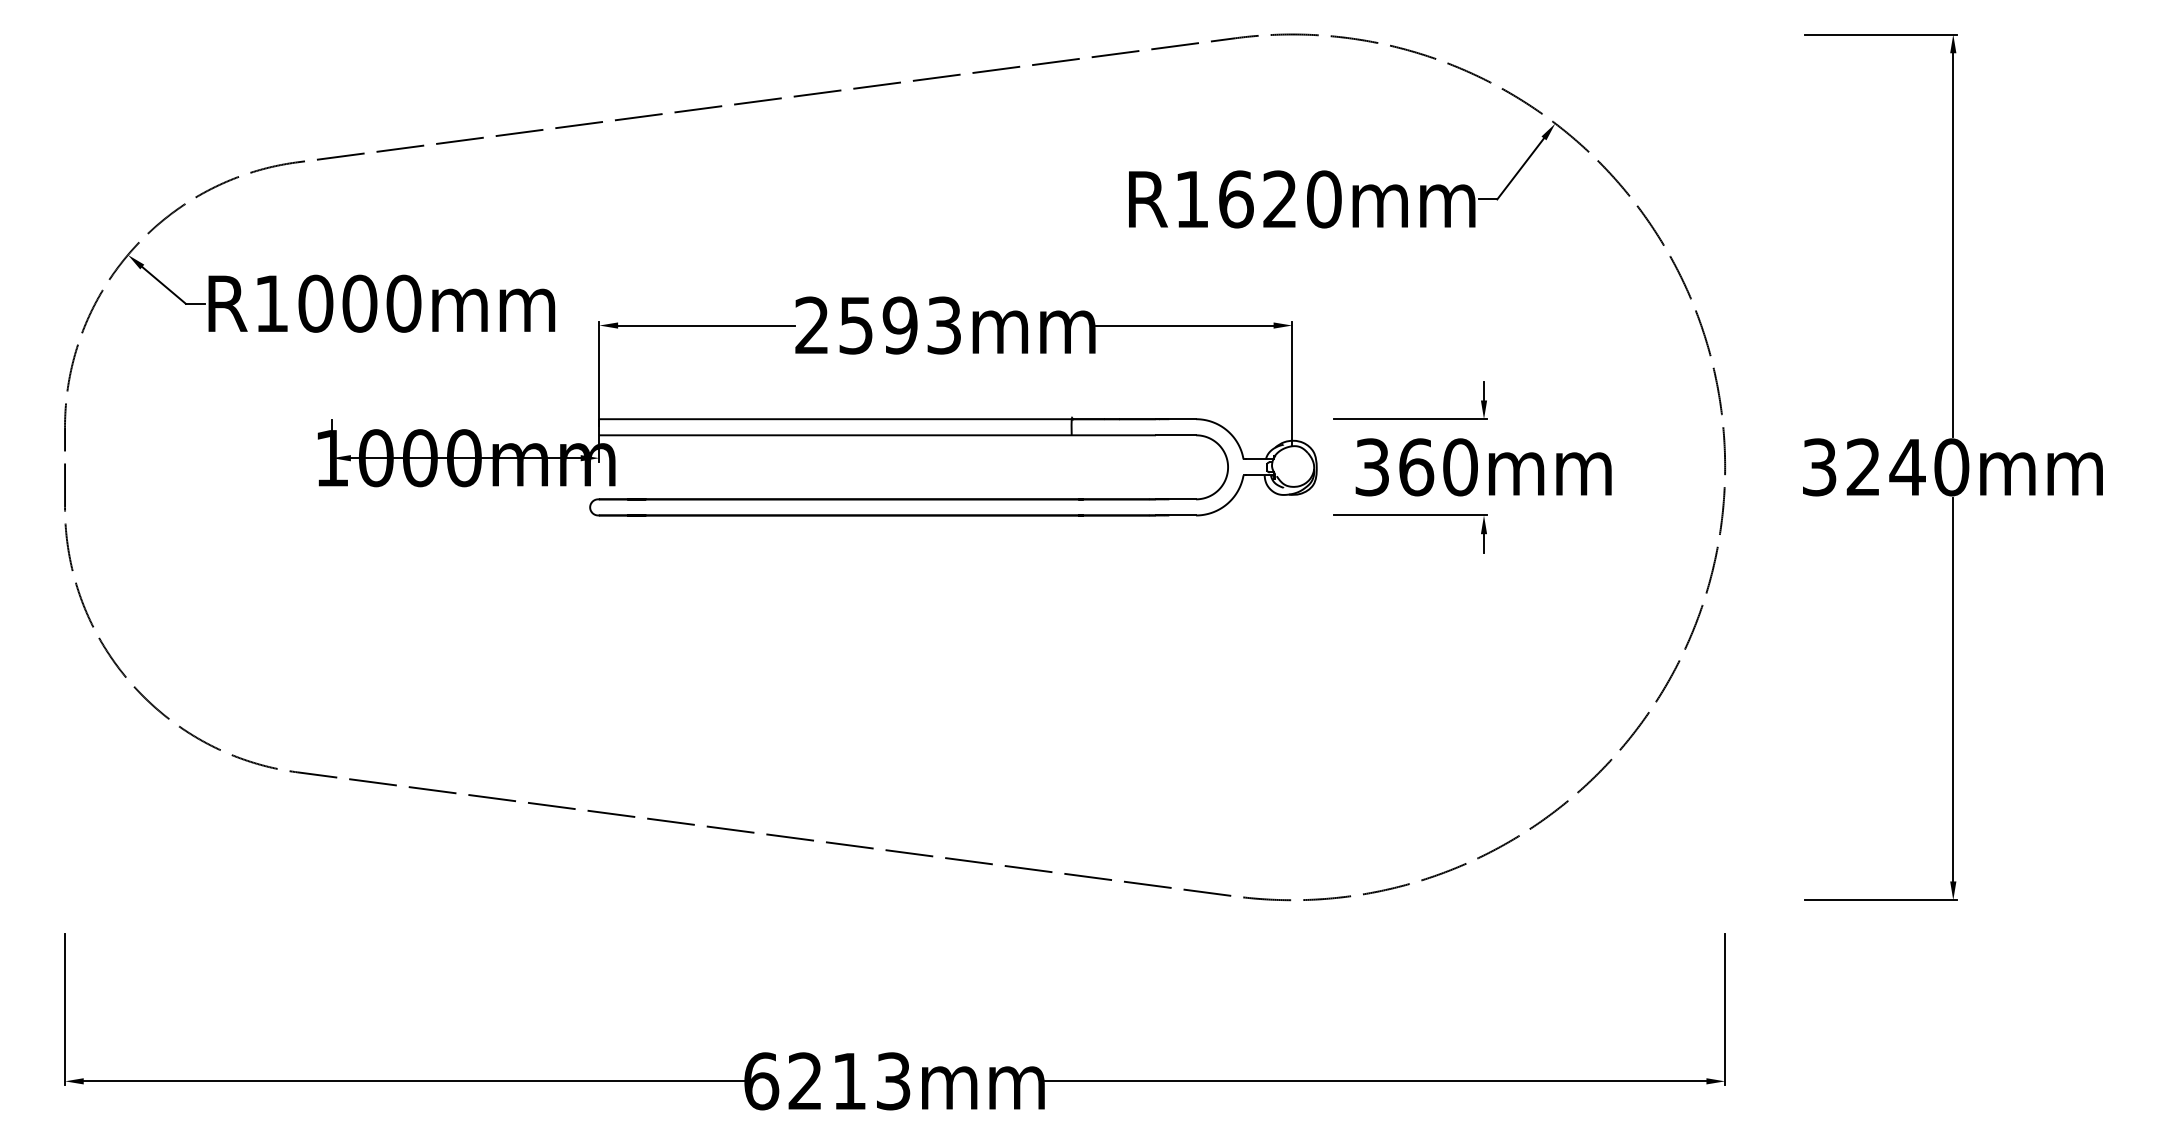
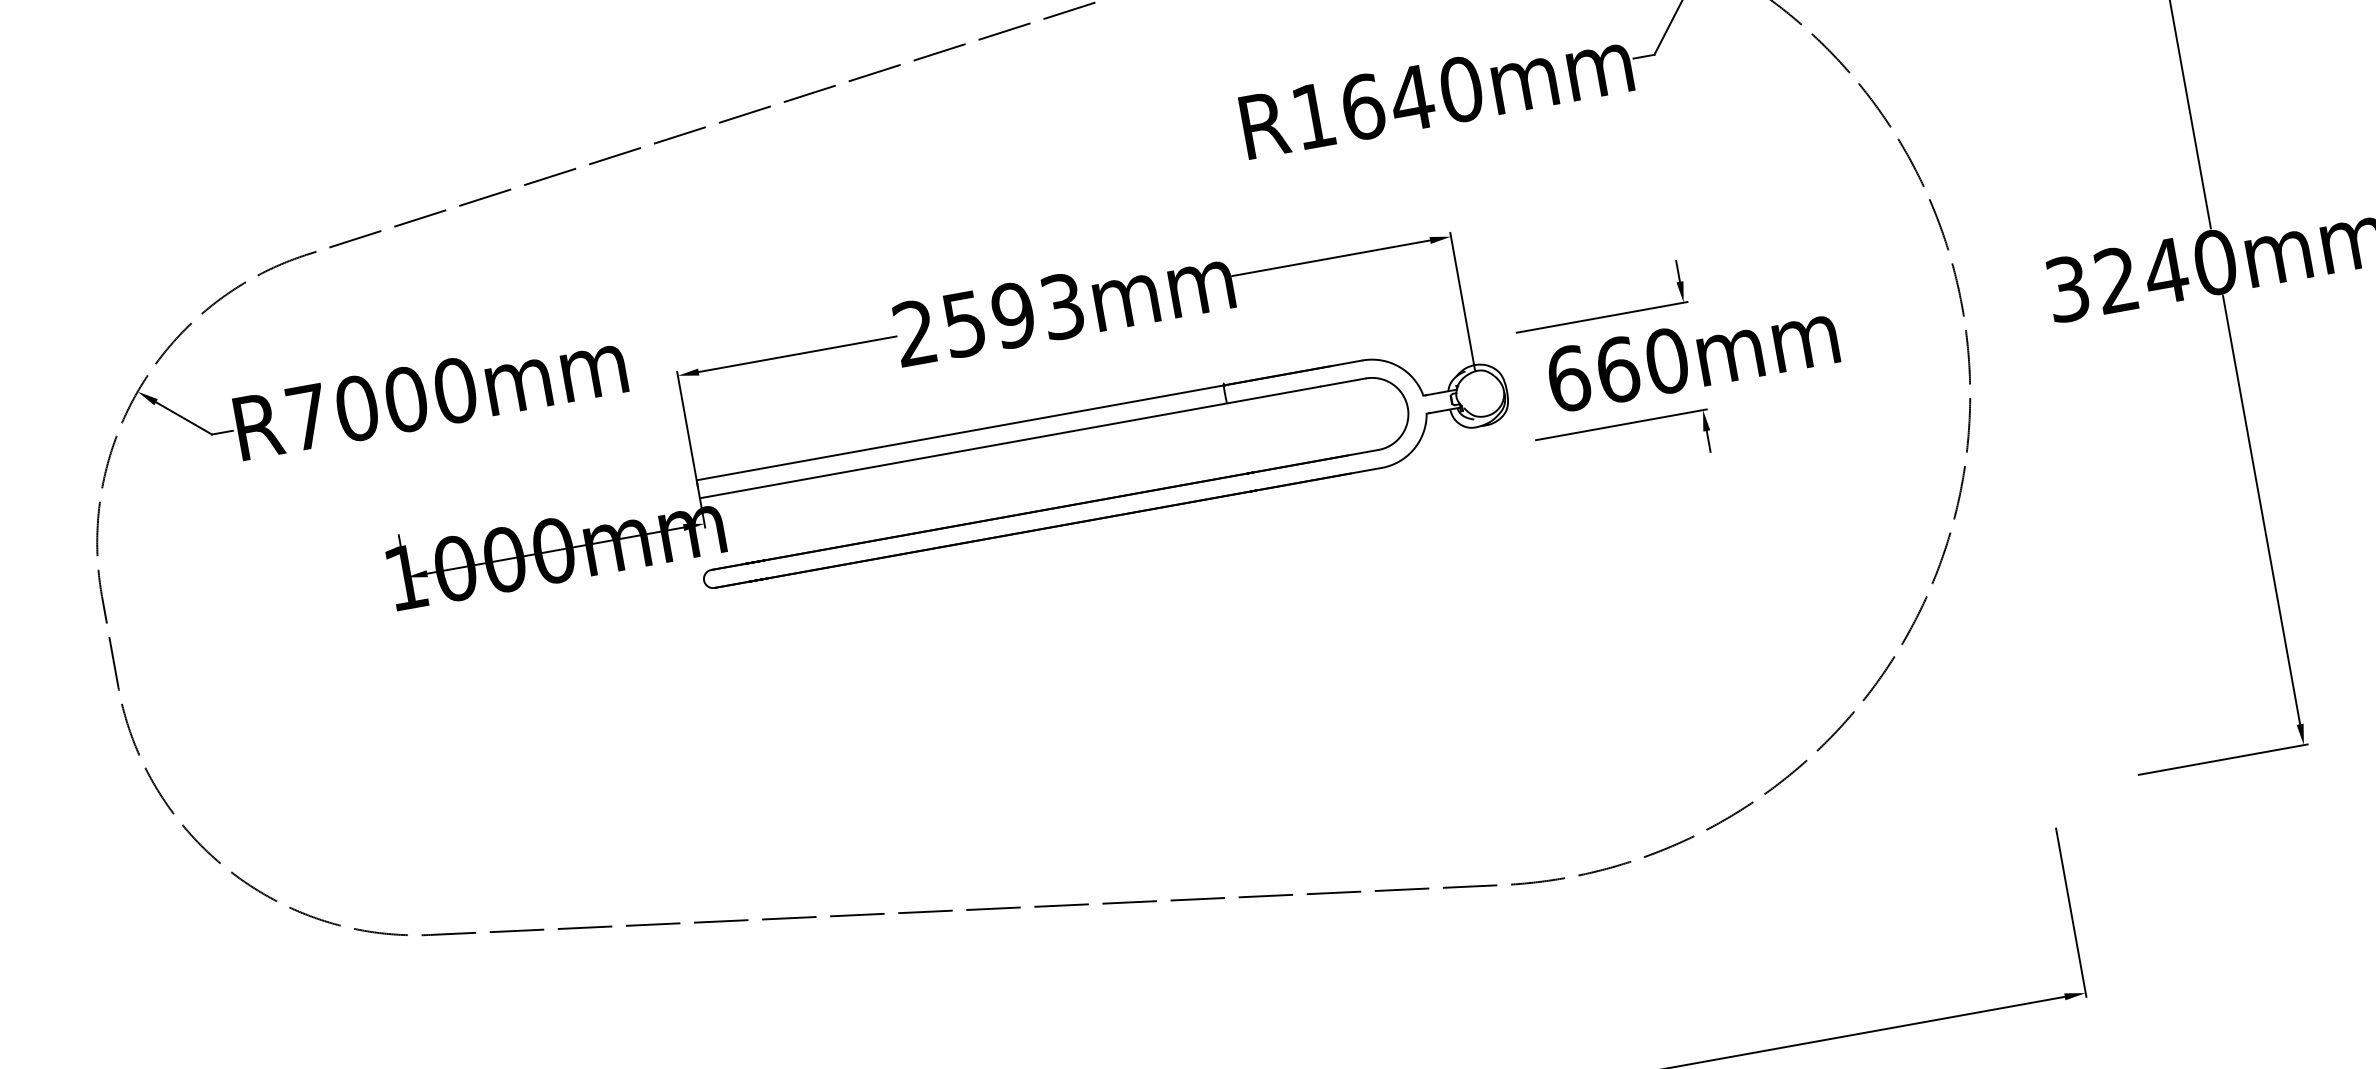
text: (1279, 198) -> (1411, 97), R1620mm -> R1640mm
text: (271, 303) -> (307, 417), R1000mm -> R7000mm
text: (1372, 467) -> (1568, 378), 360mm -> 660mm

